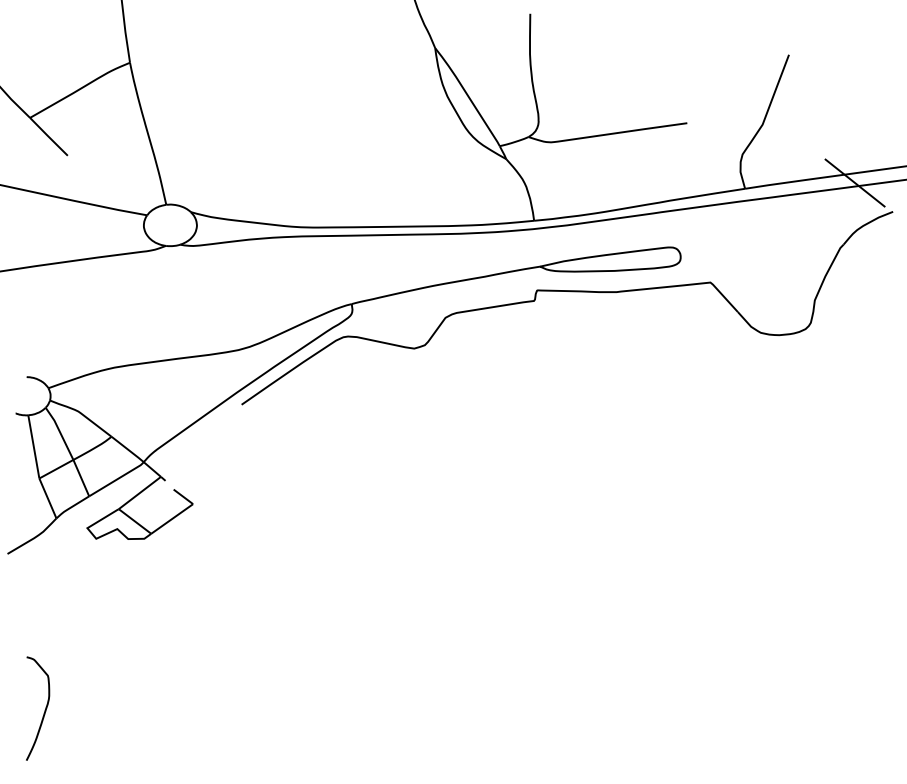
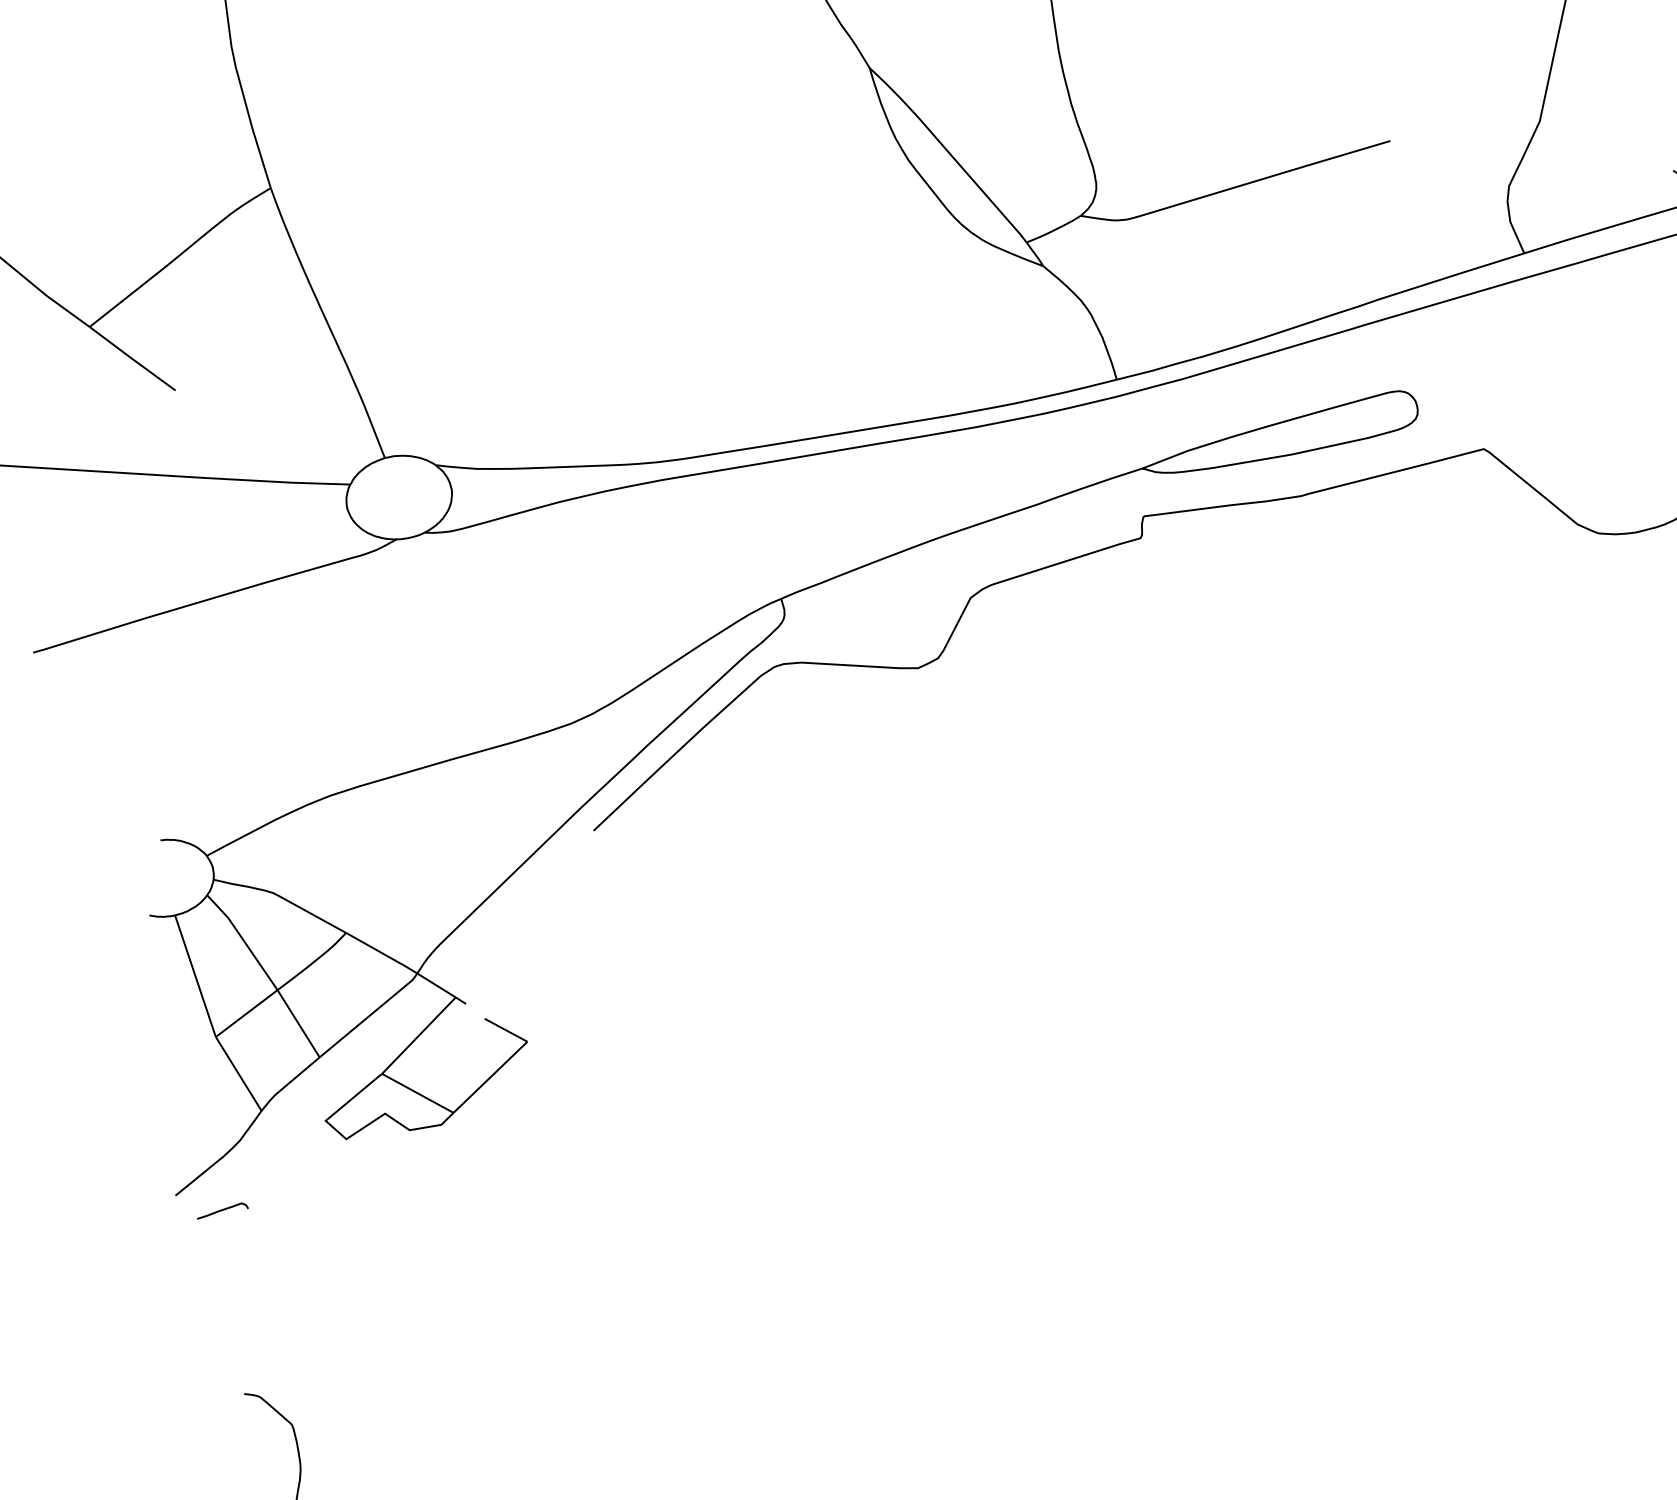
curve: (29, 564) -> (222, 1209), added

